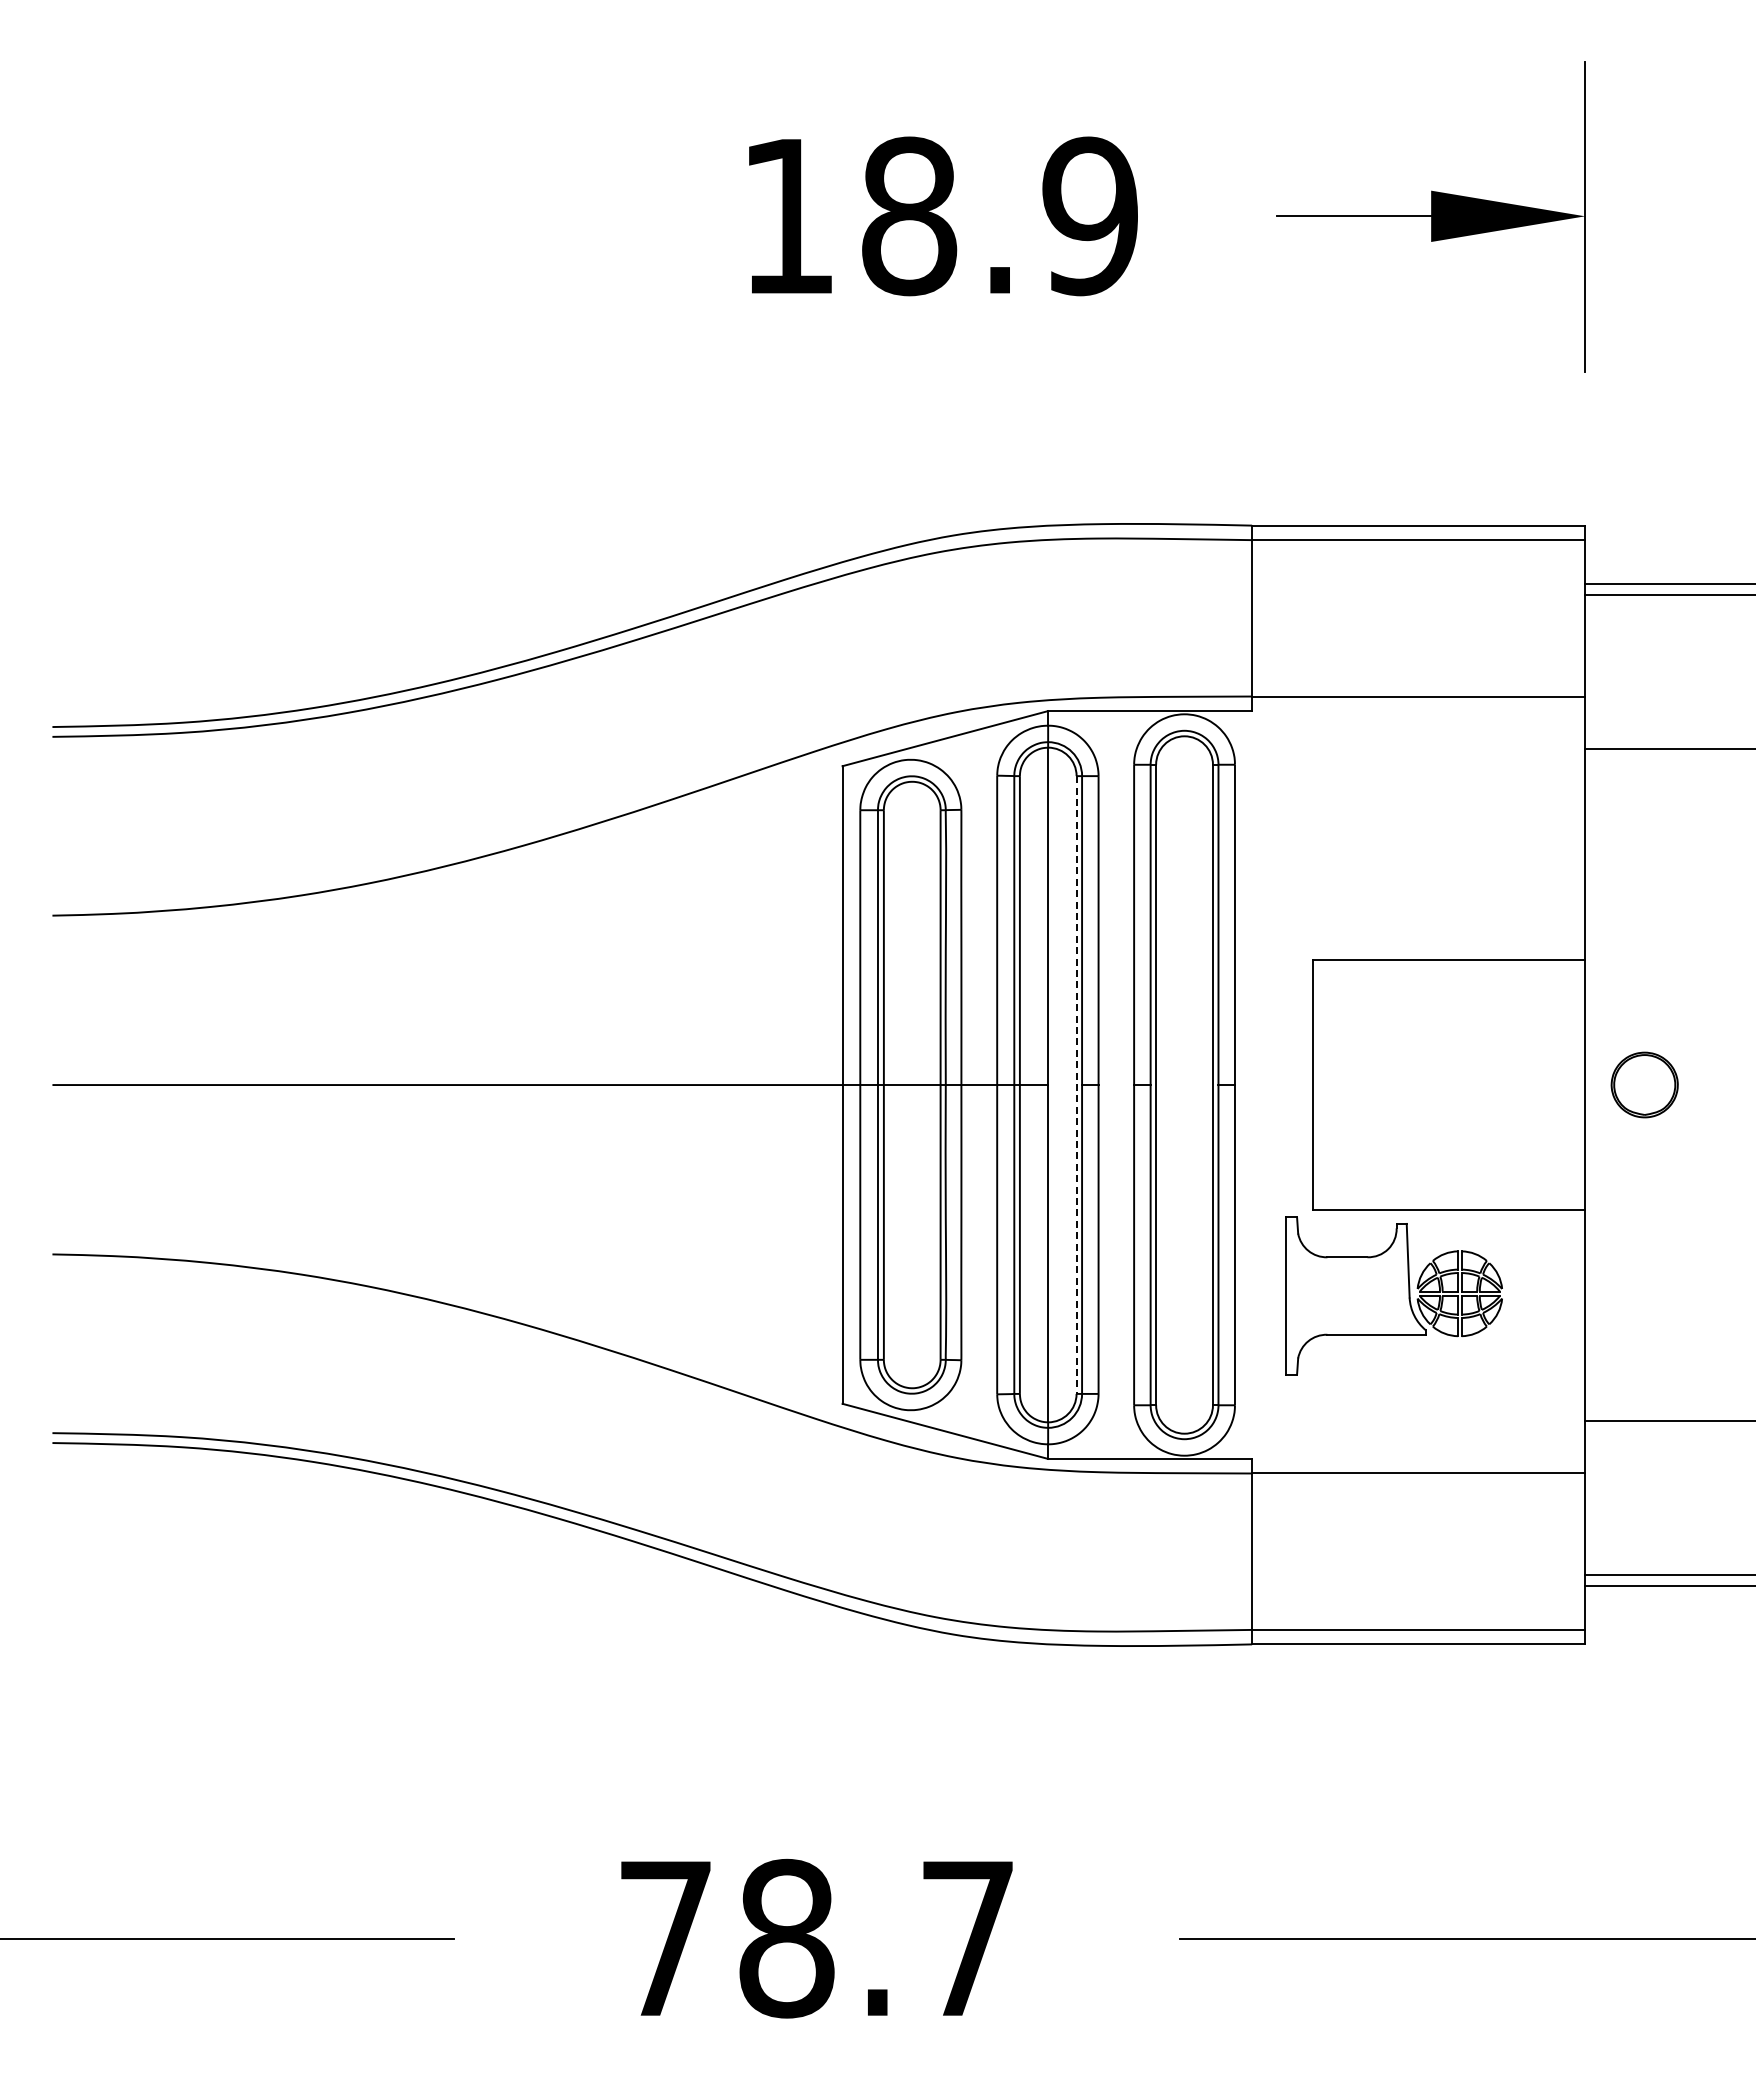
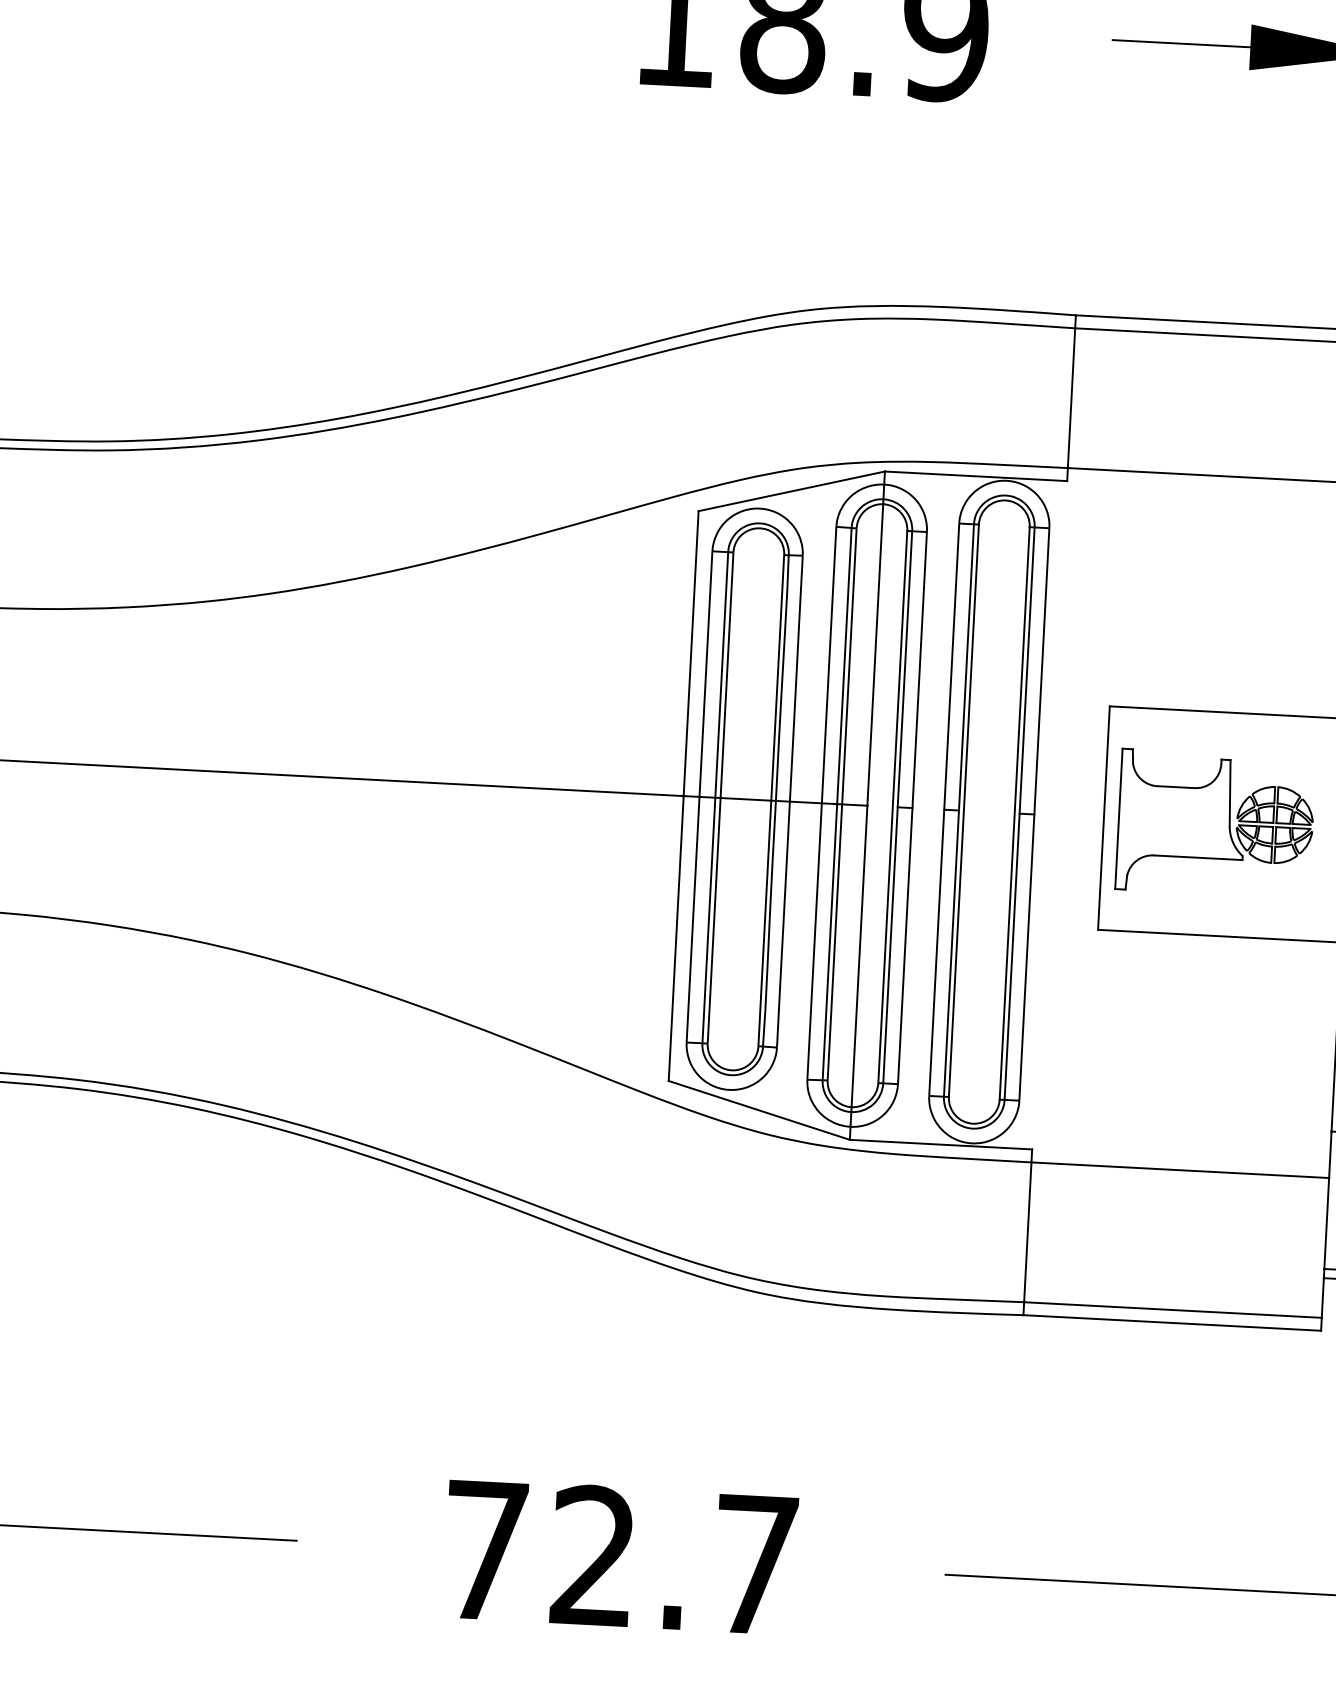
line: (1076, 1085) -> (892, 807), dashed -> solid
part: (1393, 1295) -> (1215, 823), moved
text: (786, 1938) -> (593, 1556), 78.7 -> 72.7

